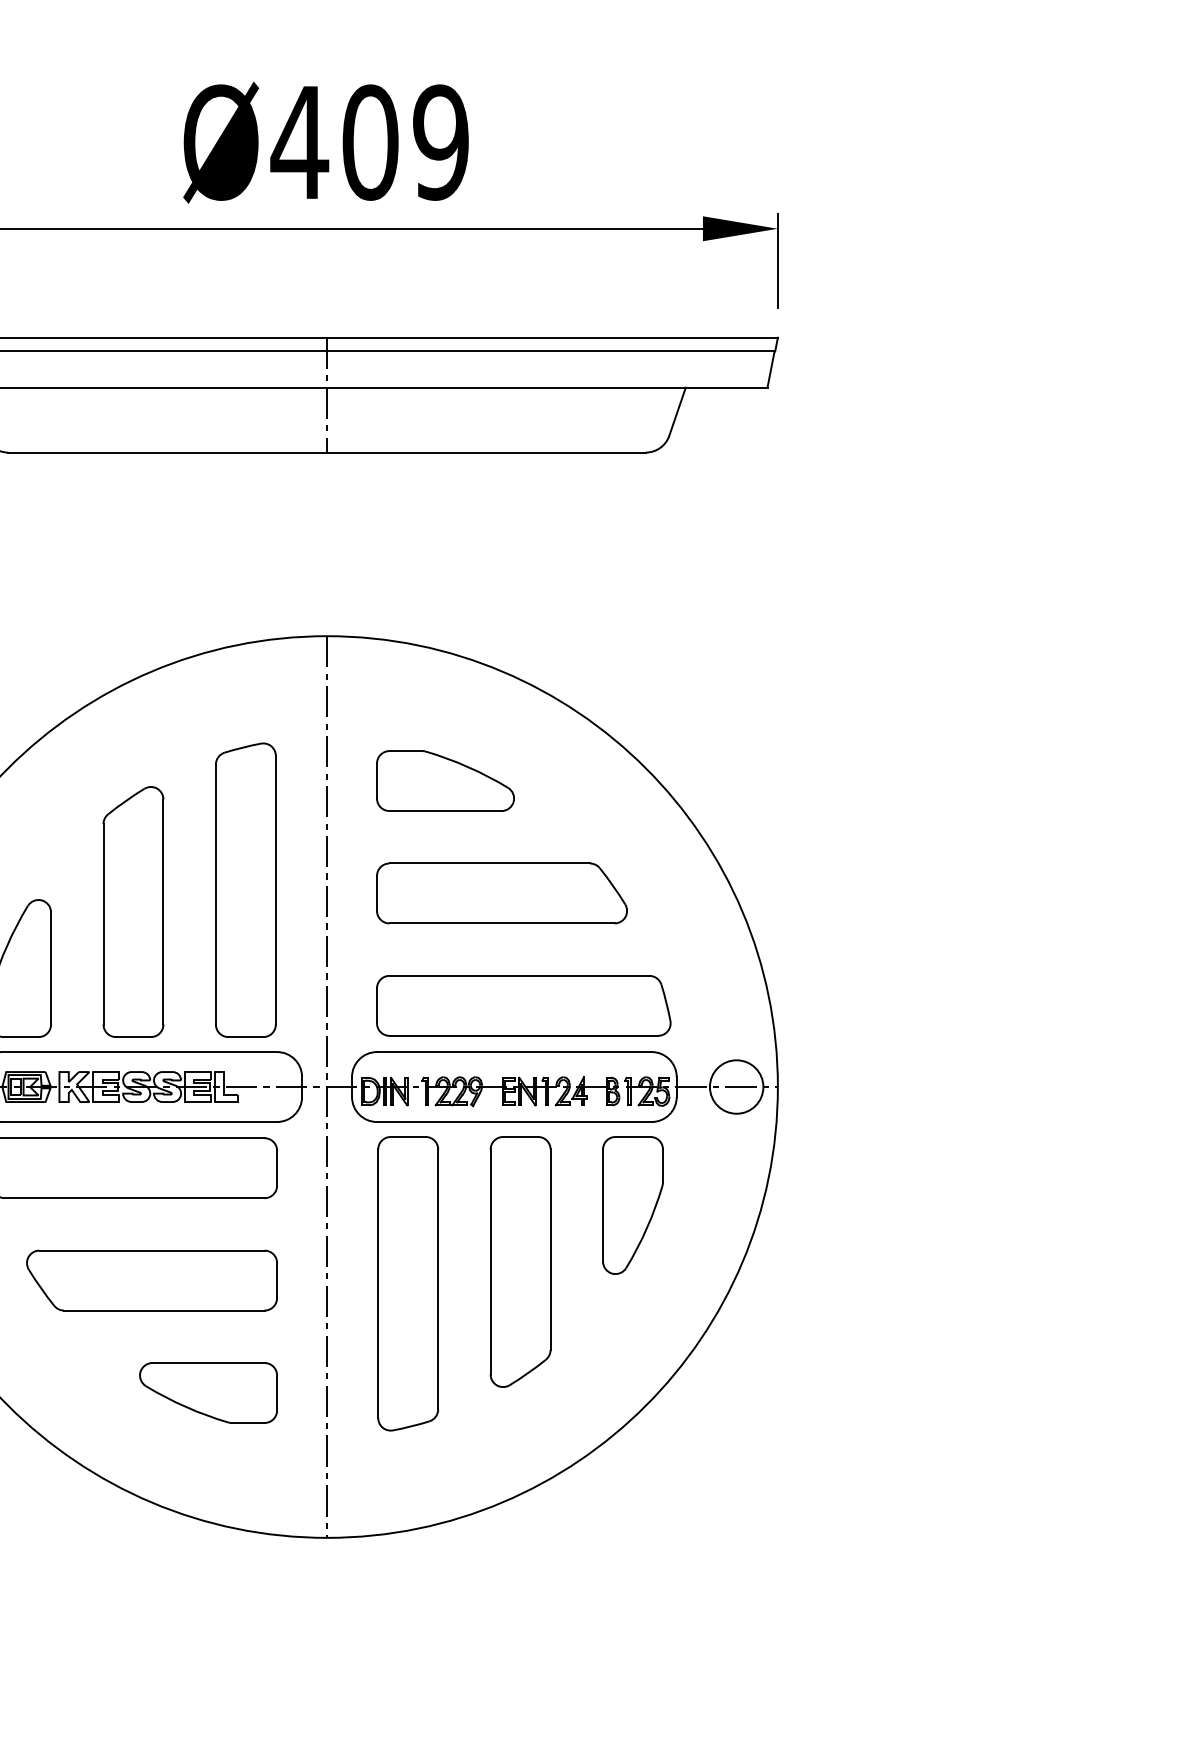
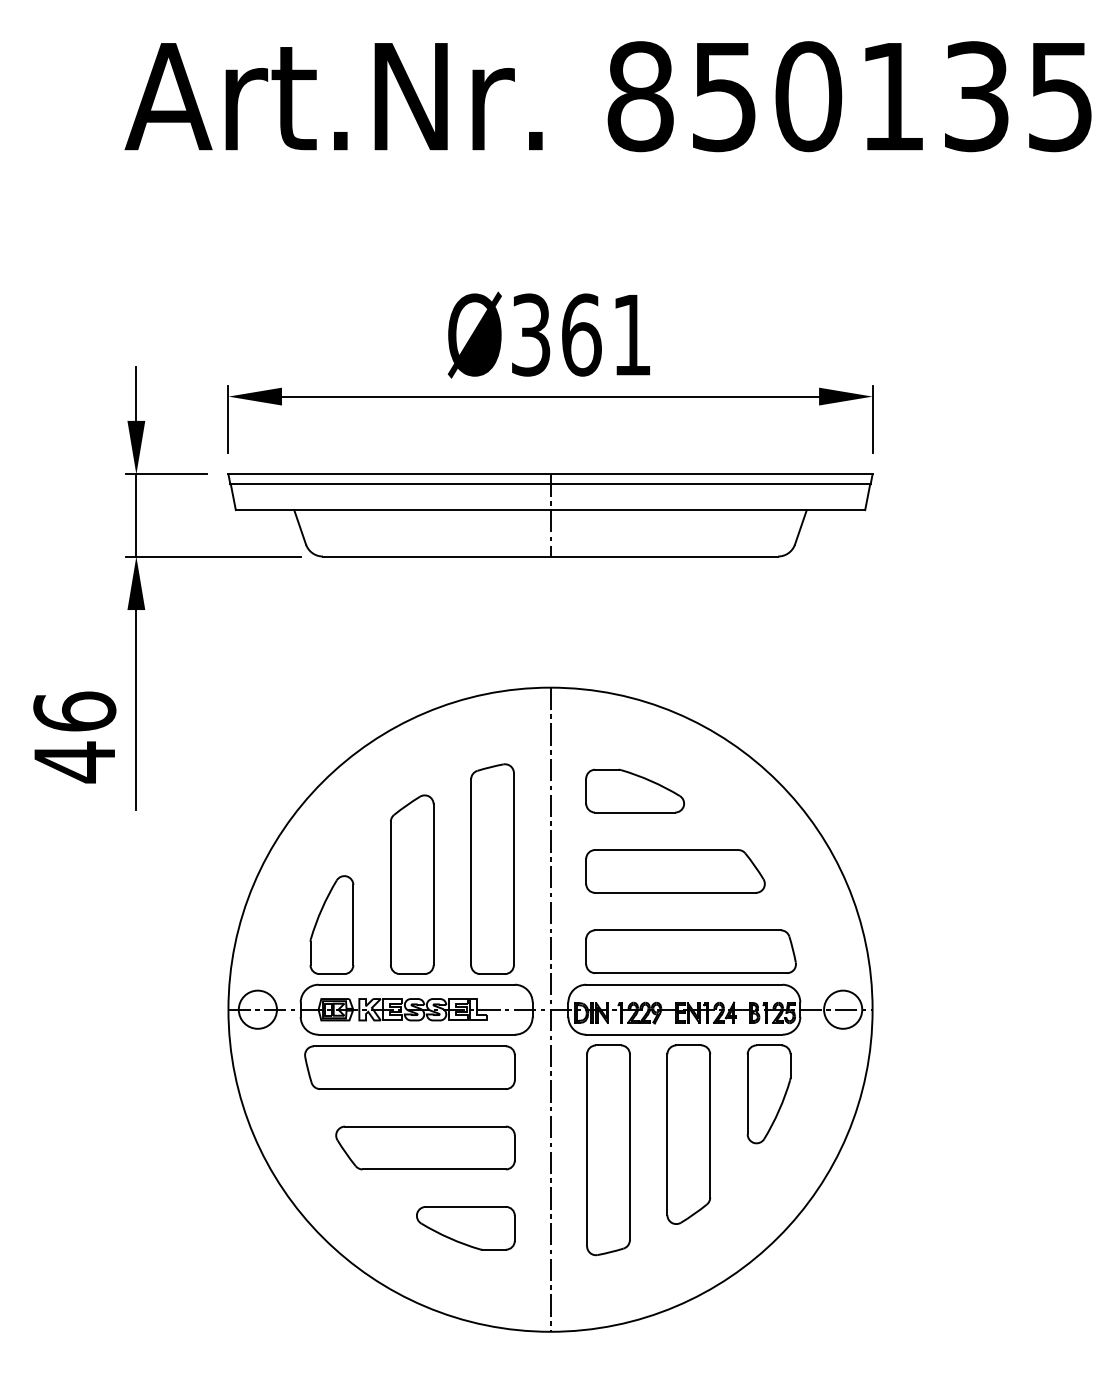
text: (369, 141) -> (580, 334), Ø409 -> Ø361

